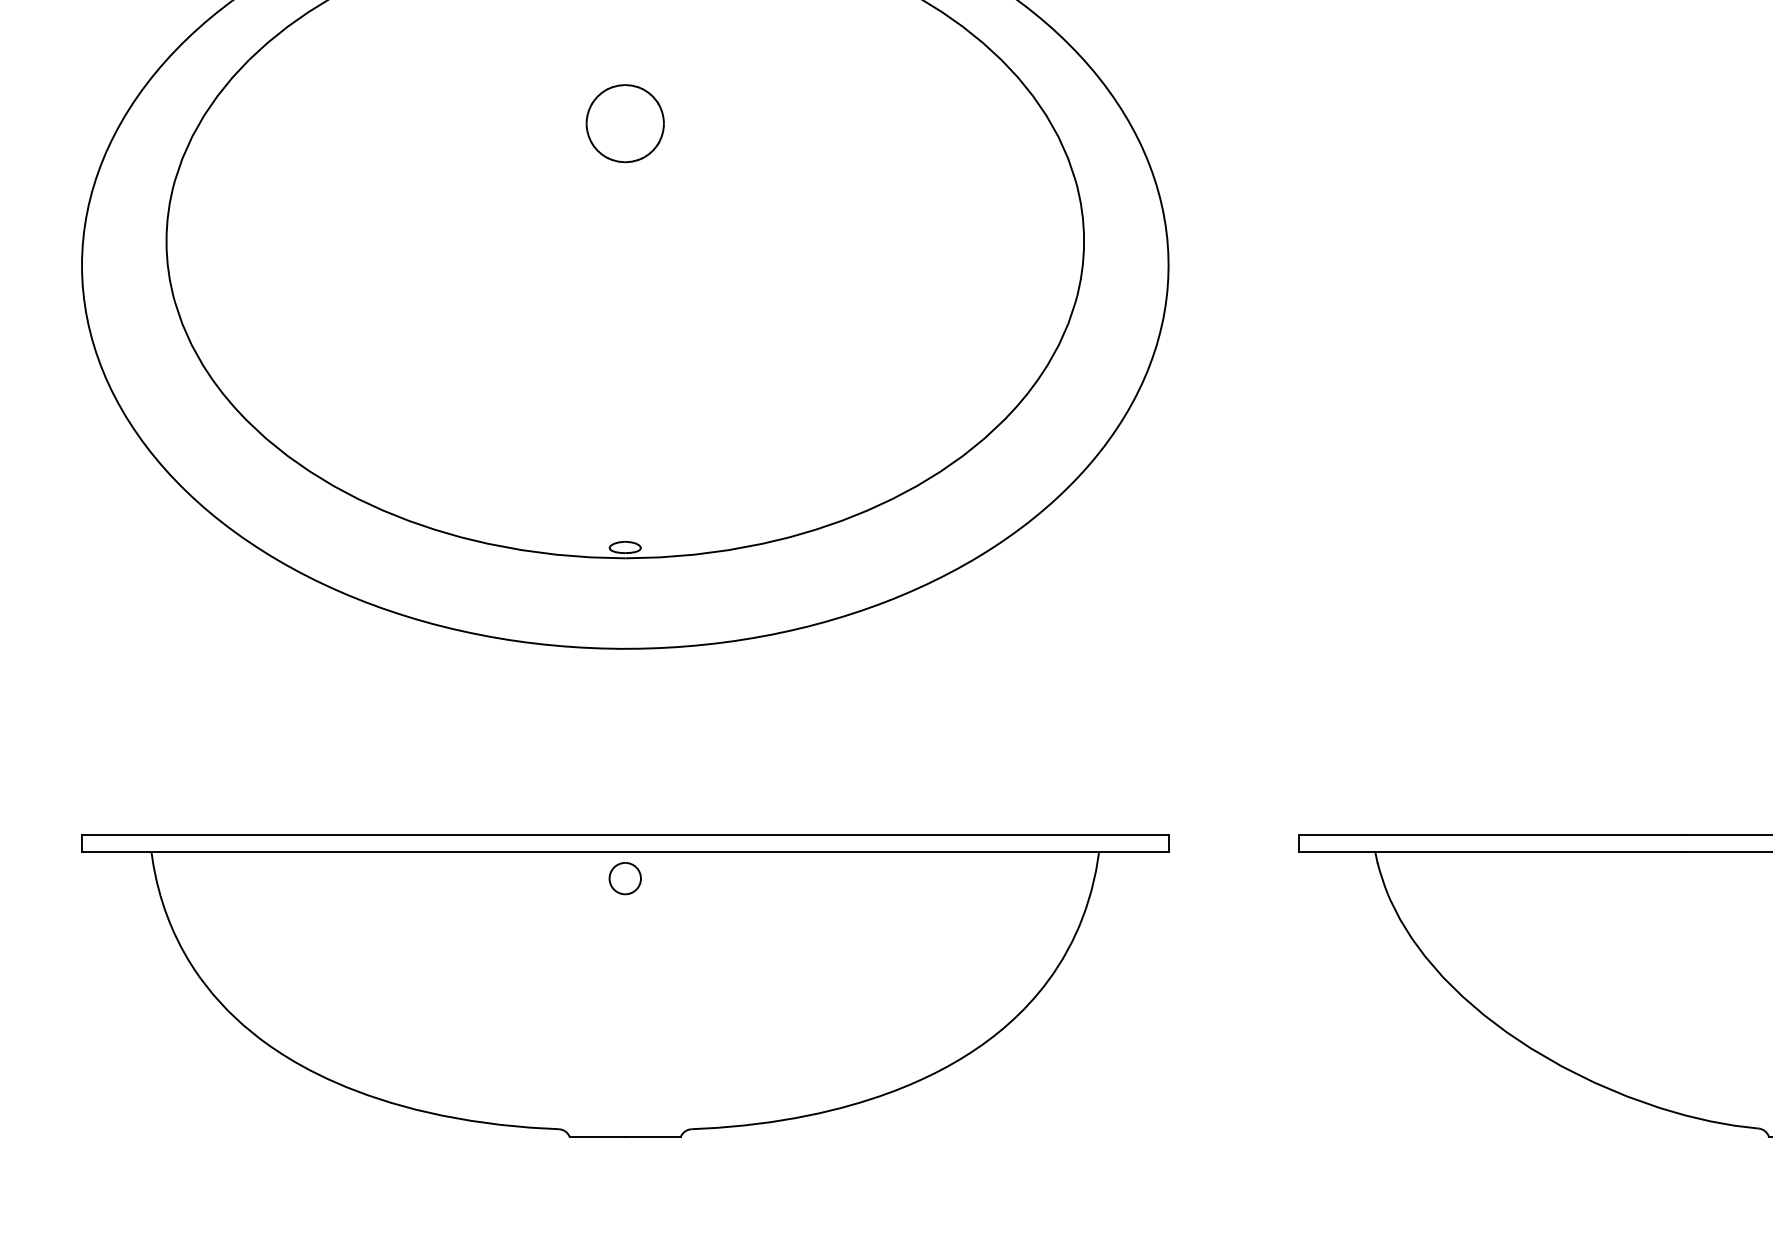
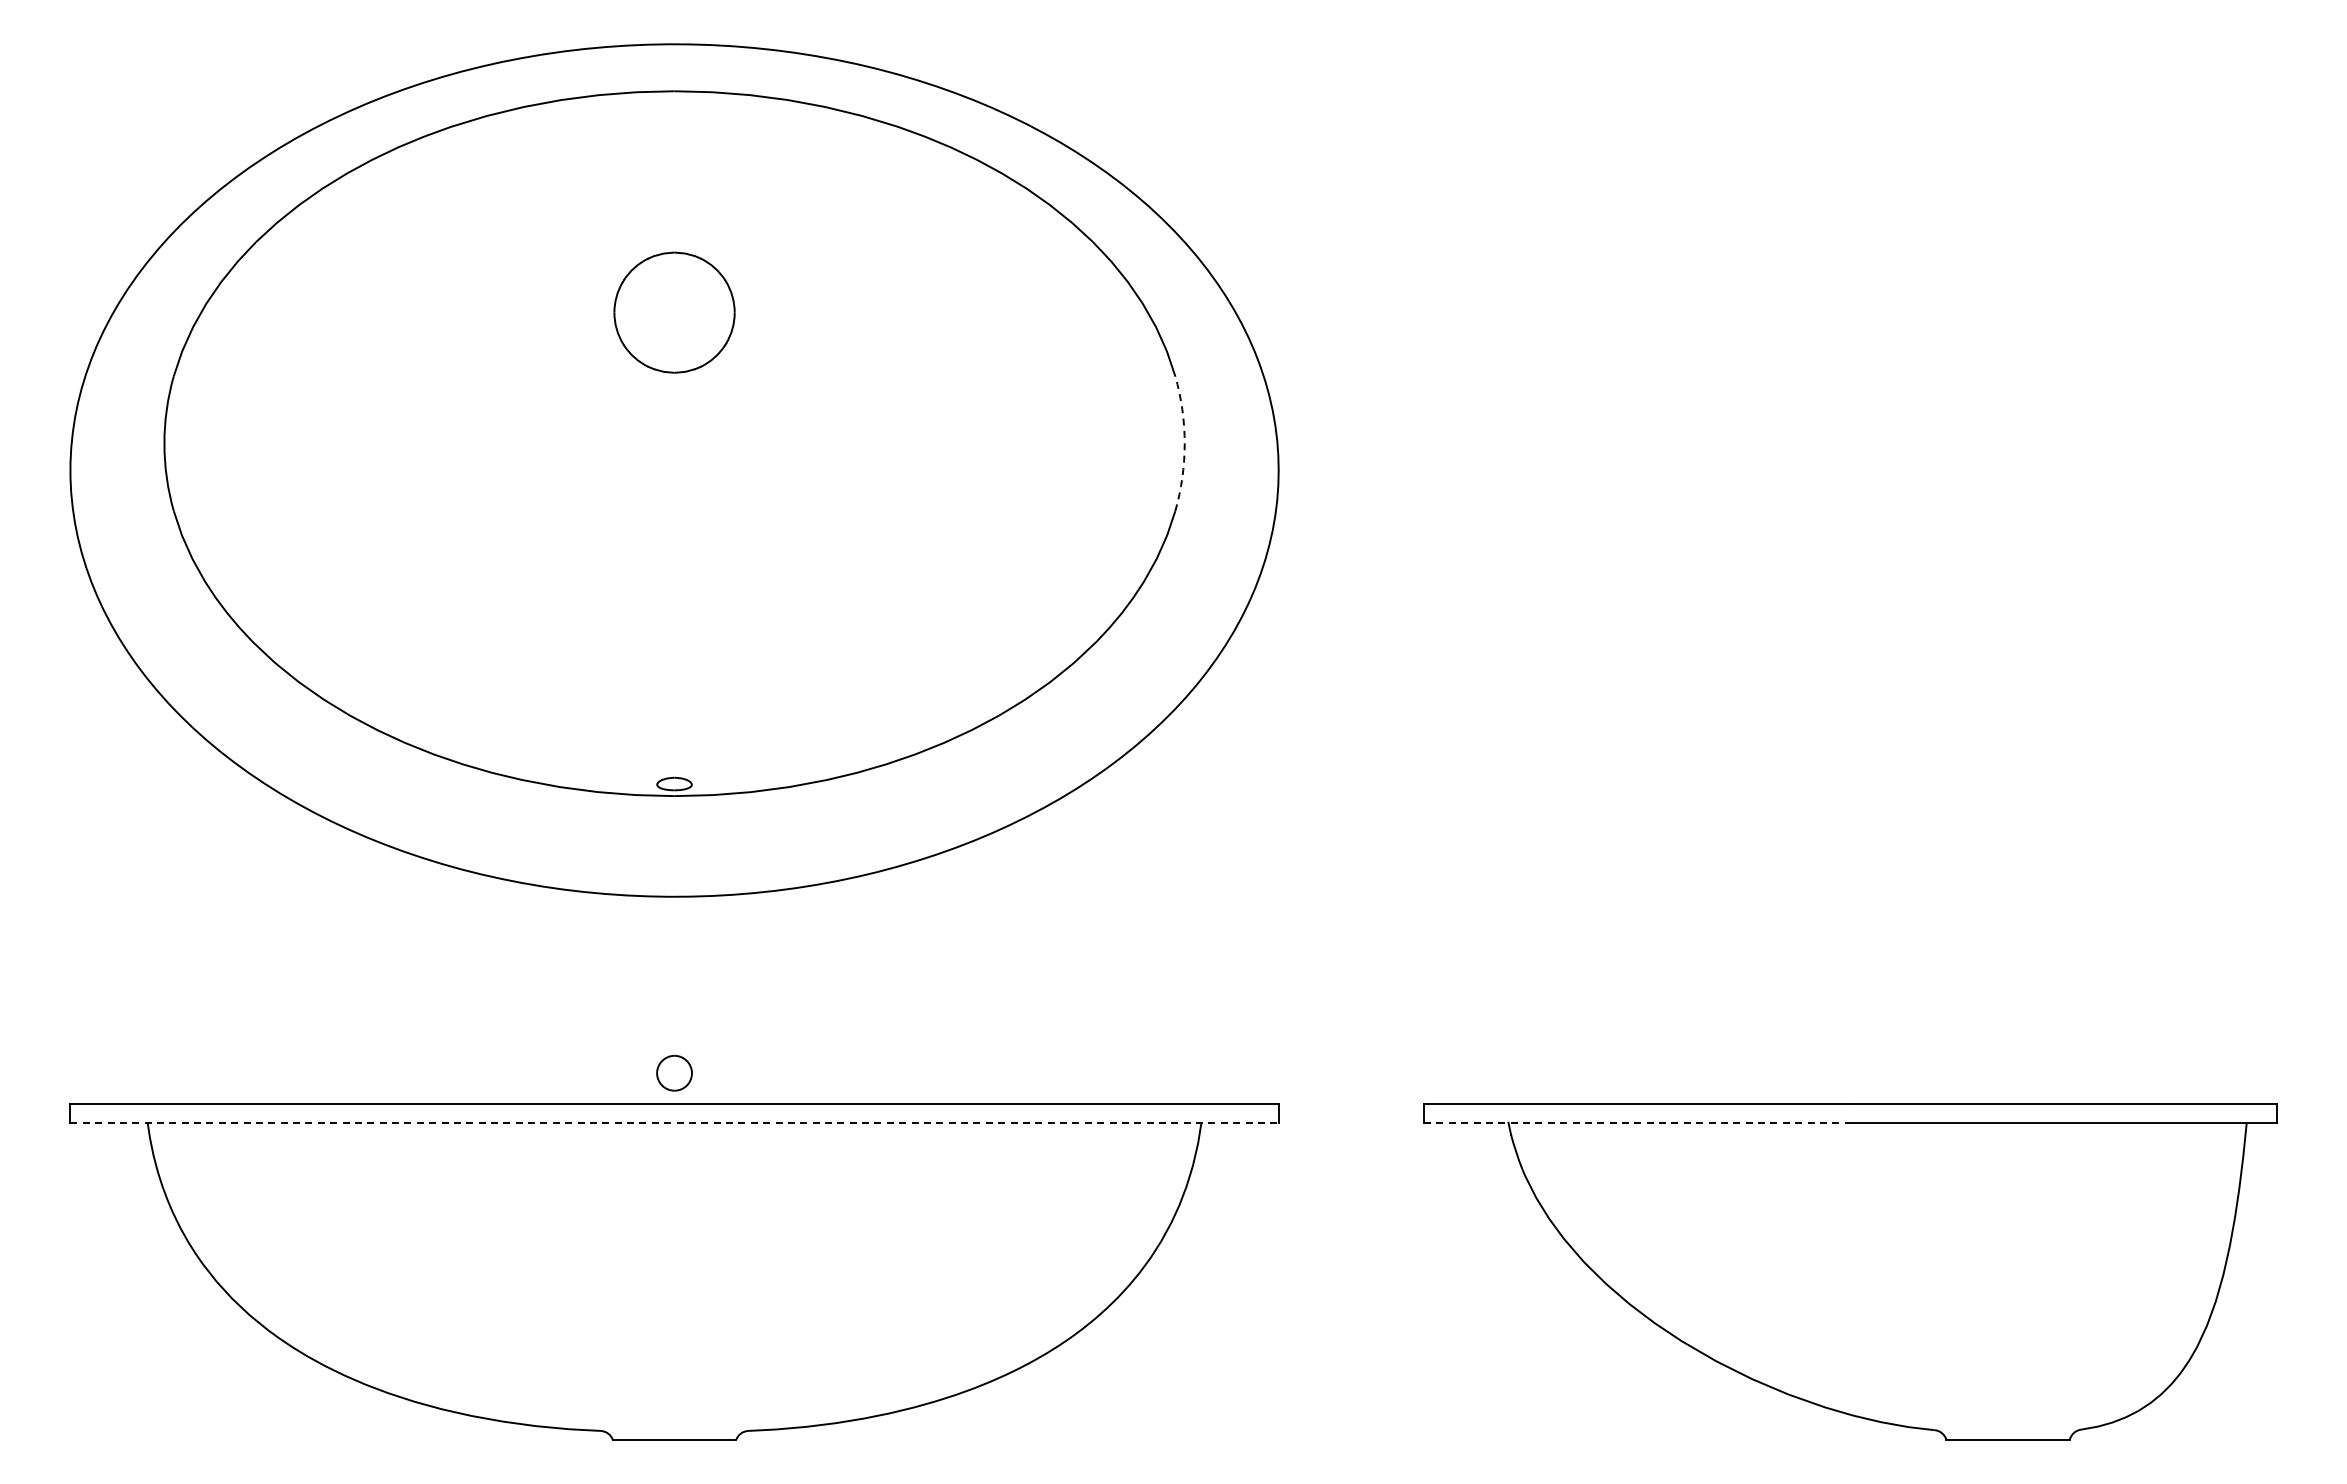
part: (625, 123) -> (674, 312), size x1.4
arc: (1083, 241) -> (1184, 443), solid -> dashed
line: (626, 851) -> (675, 1122), solid -> dashed
line: (1491, 851) -> (1637, 1122), solid -> dashed
part: (625, 877) -> (674, 1072), moved

